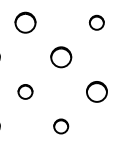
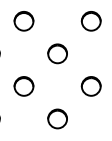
part: (96, 22) -> (90, 21), size x1.43
part: (24, 91) -> (23, 86), size x1.43
part: (61, 125) -> (57, 118), size x1.43

